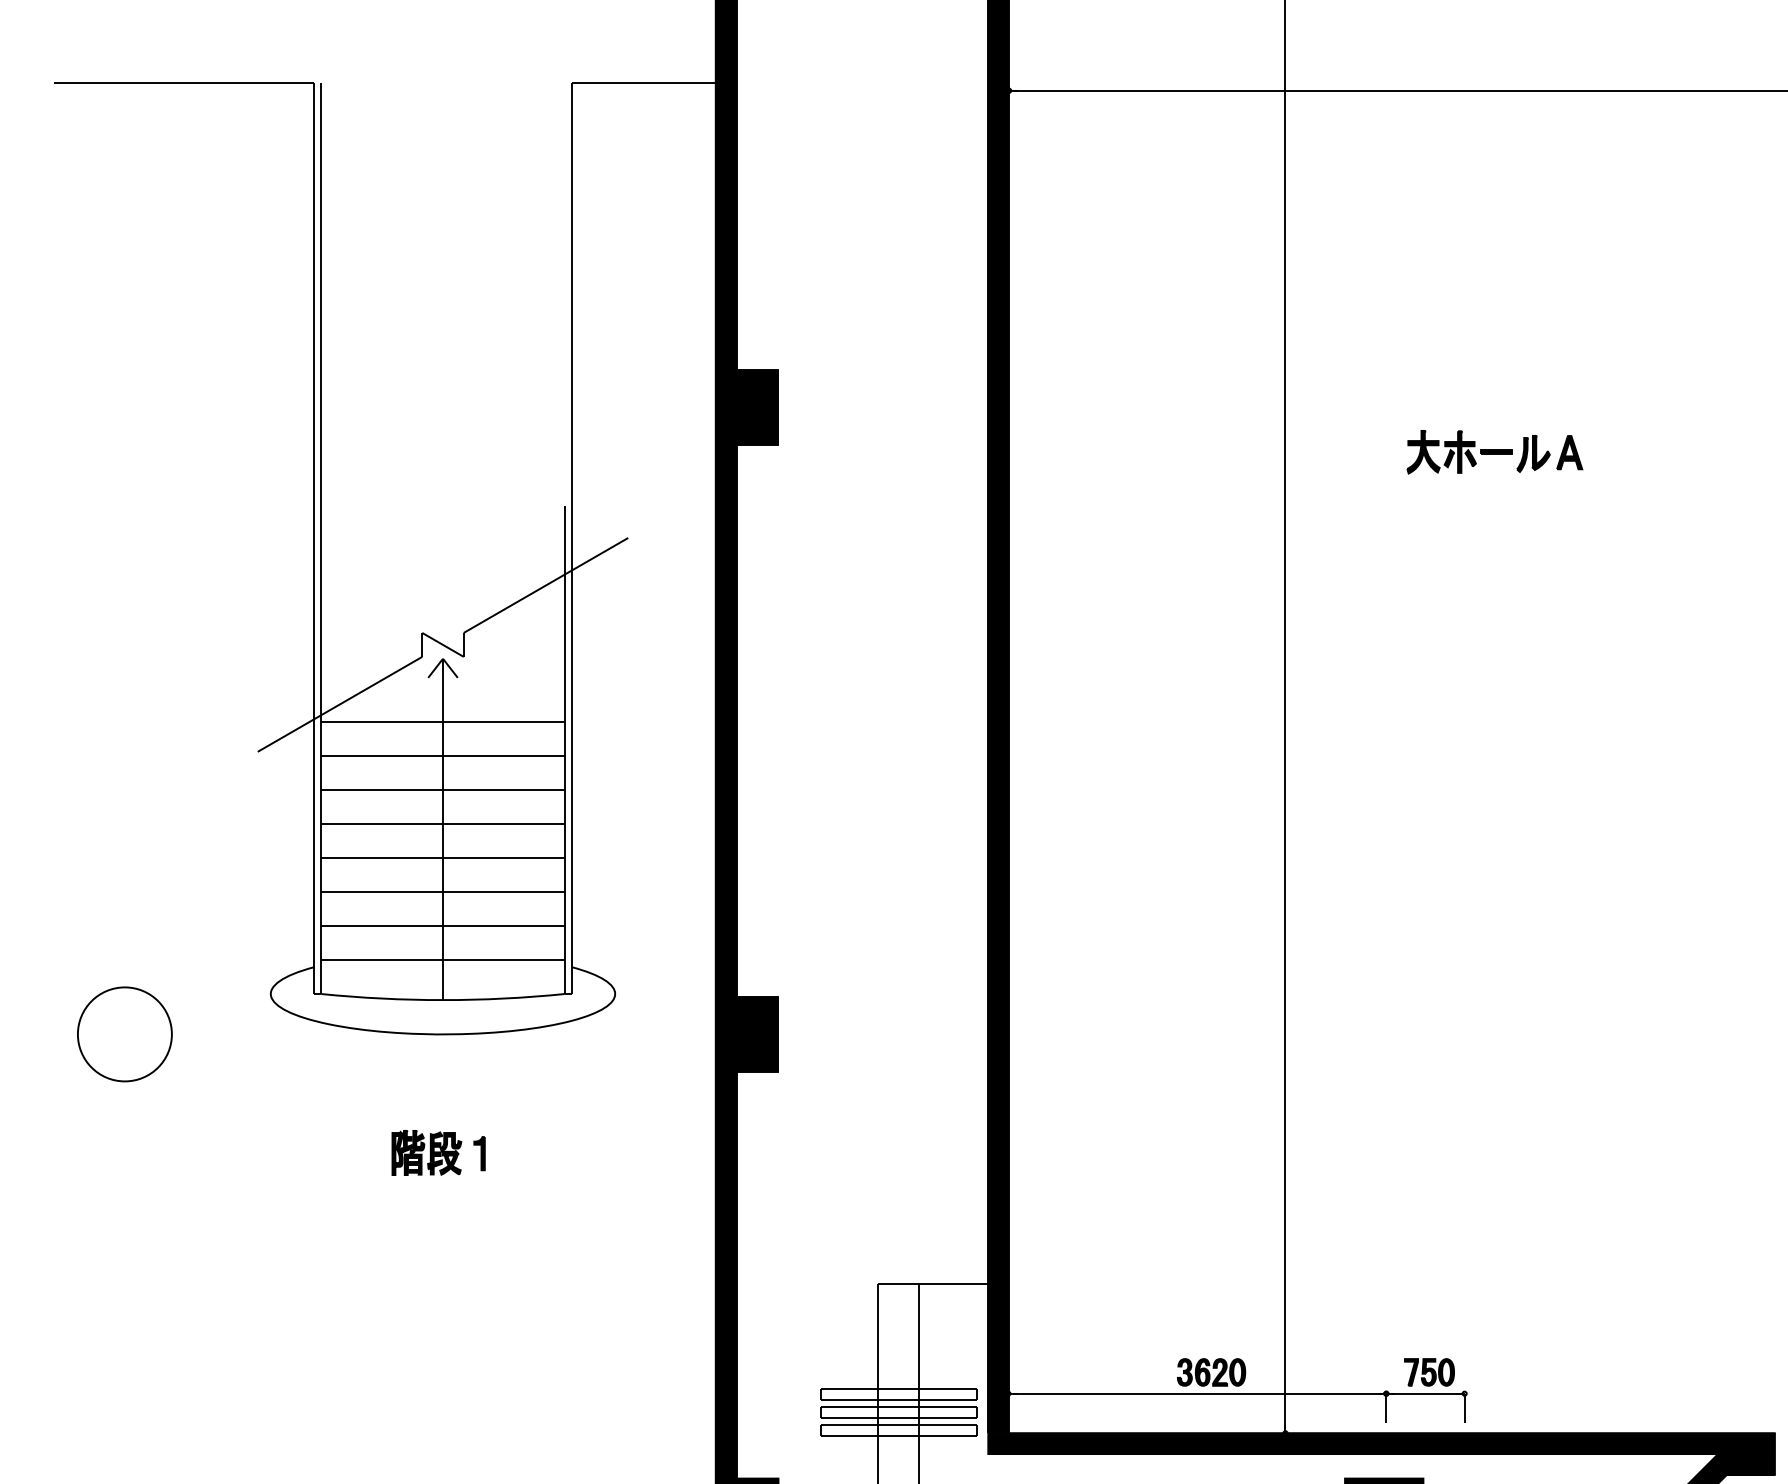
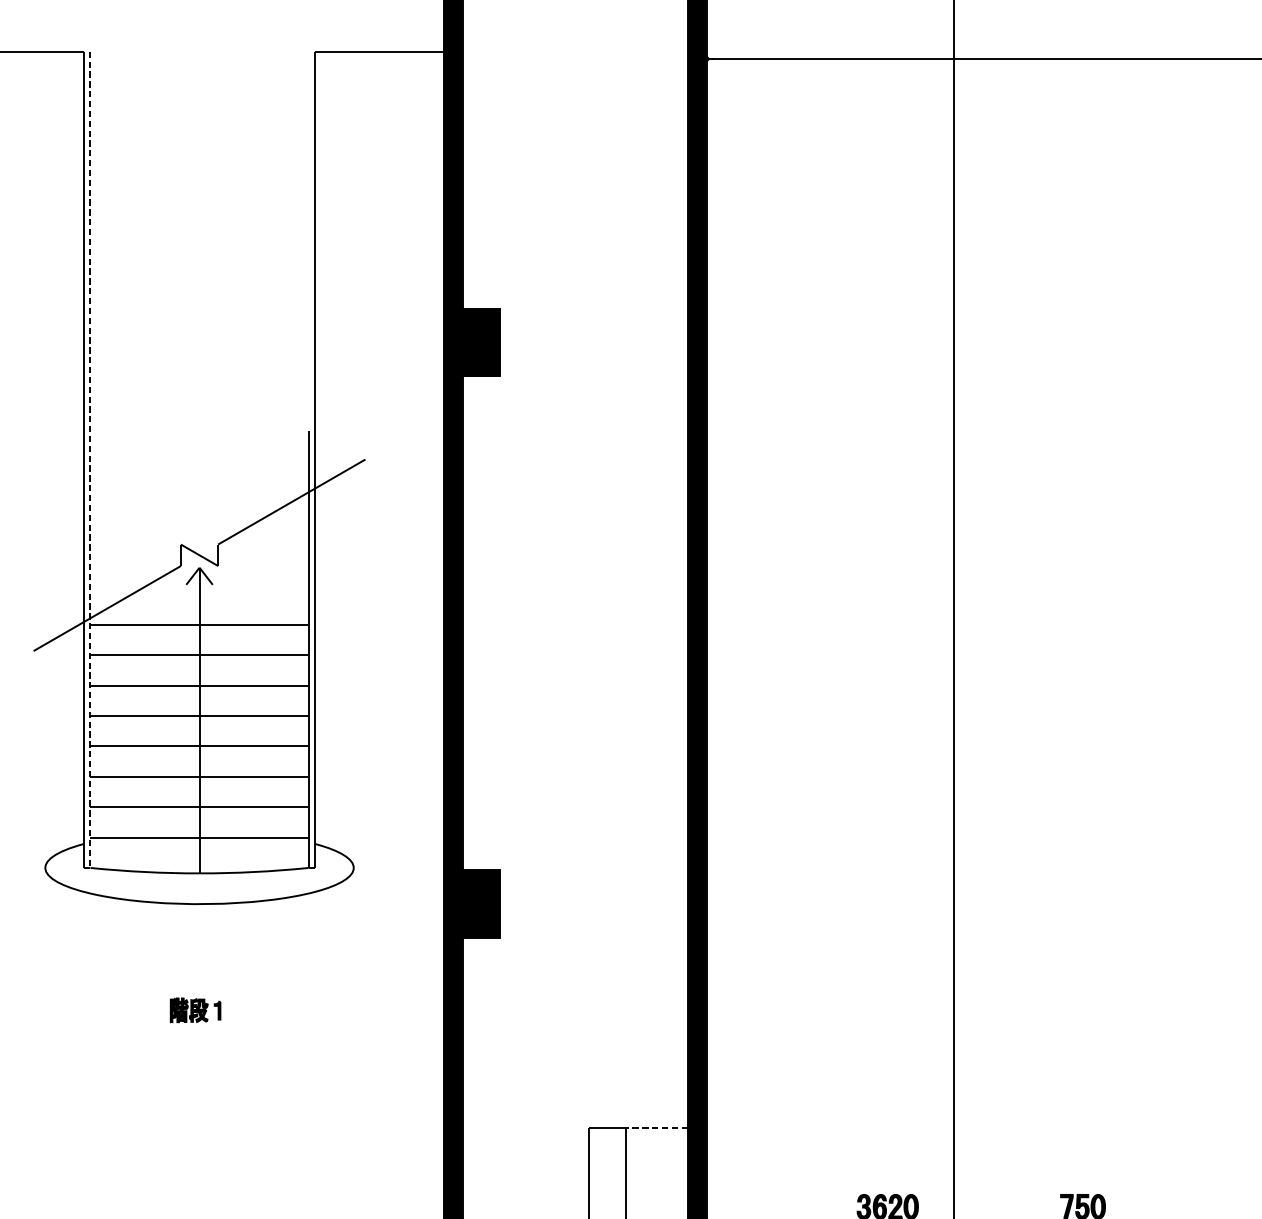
part: (1494, 452) -> (1141, 382), removed
line: (321, 538) -> (90, 459), solid -> dashed
part: (438, 1152) -> (195, 1009), size x0.6
line: (953, 1284) -> (656, 1128), solid -> dashed

